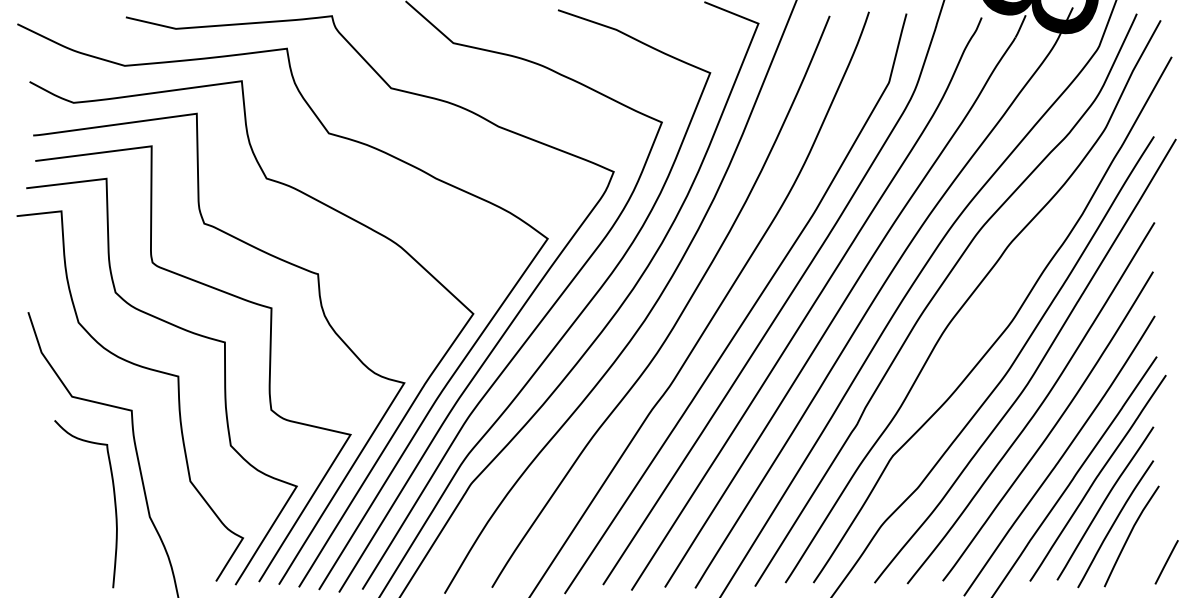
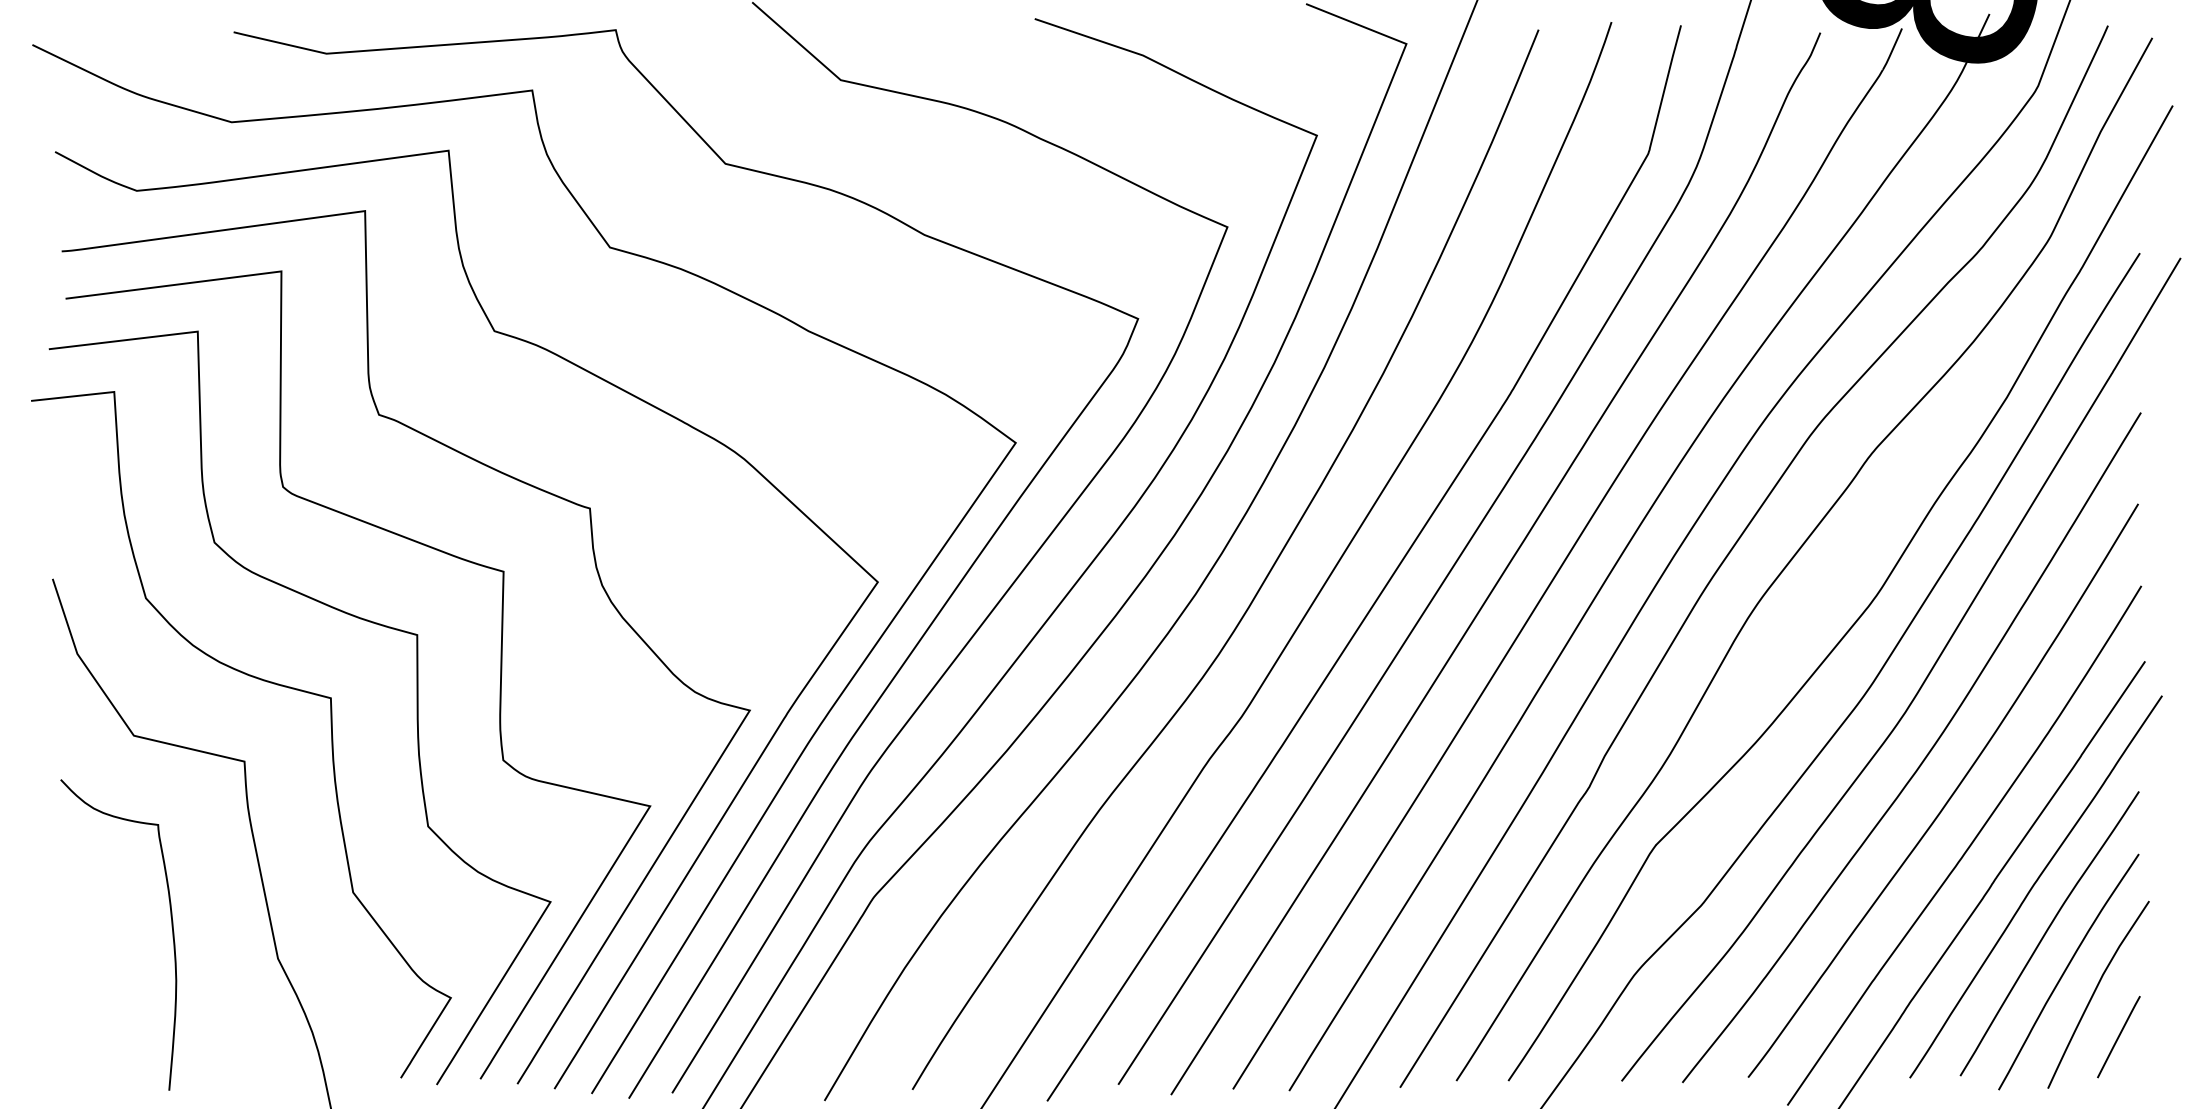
curve: (113, 497) -> (169, 922), moved
line: (1166, 562) -> (2118, 1037), moved

